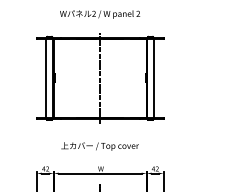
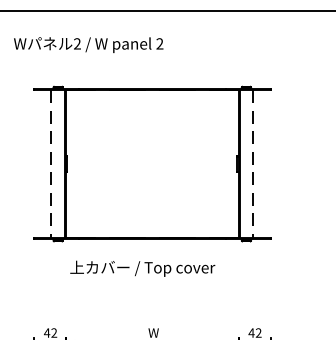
text: (100, 14) -> (89, 45), moved
line: (100, 77) -> (152, 162), removed
line: (46, 78) -> (52, 164), solid -> dashed
line: (154, 78) -> (253, 164), solid -> dashed
text: (99, 146) -> (141, 268), moved

